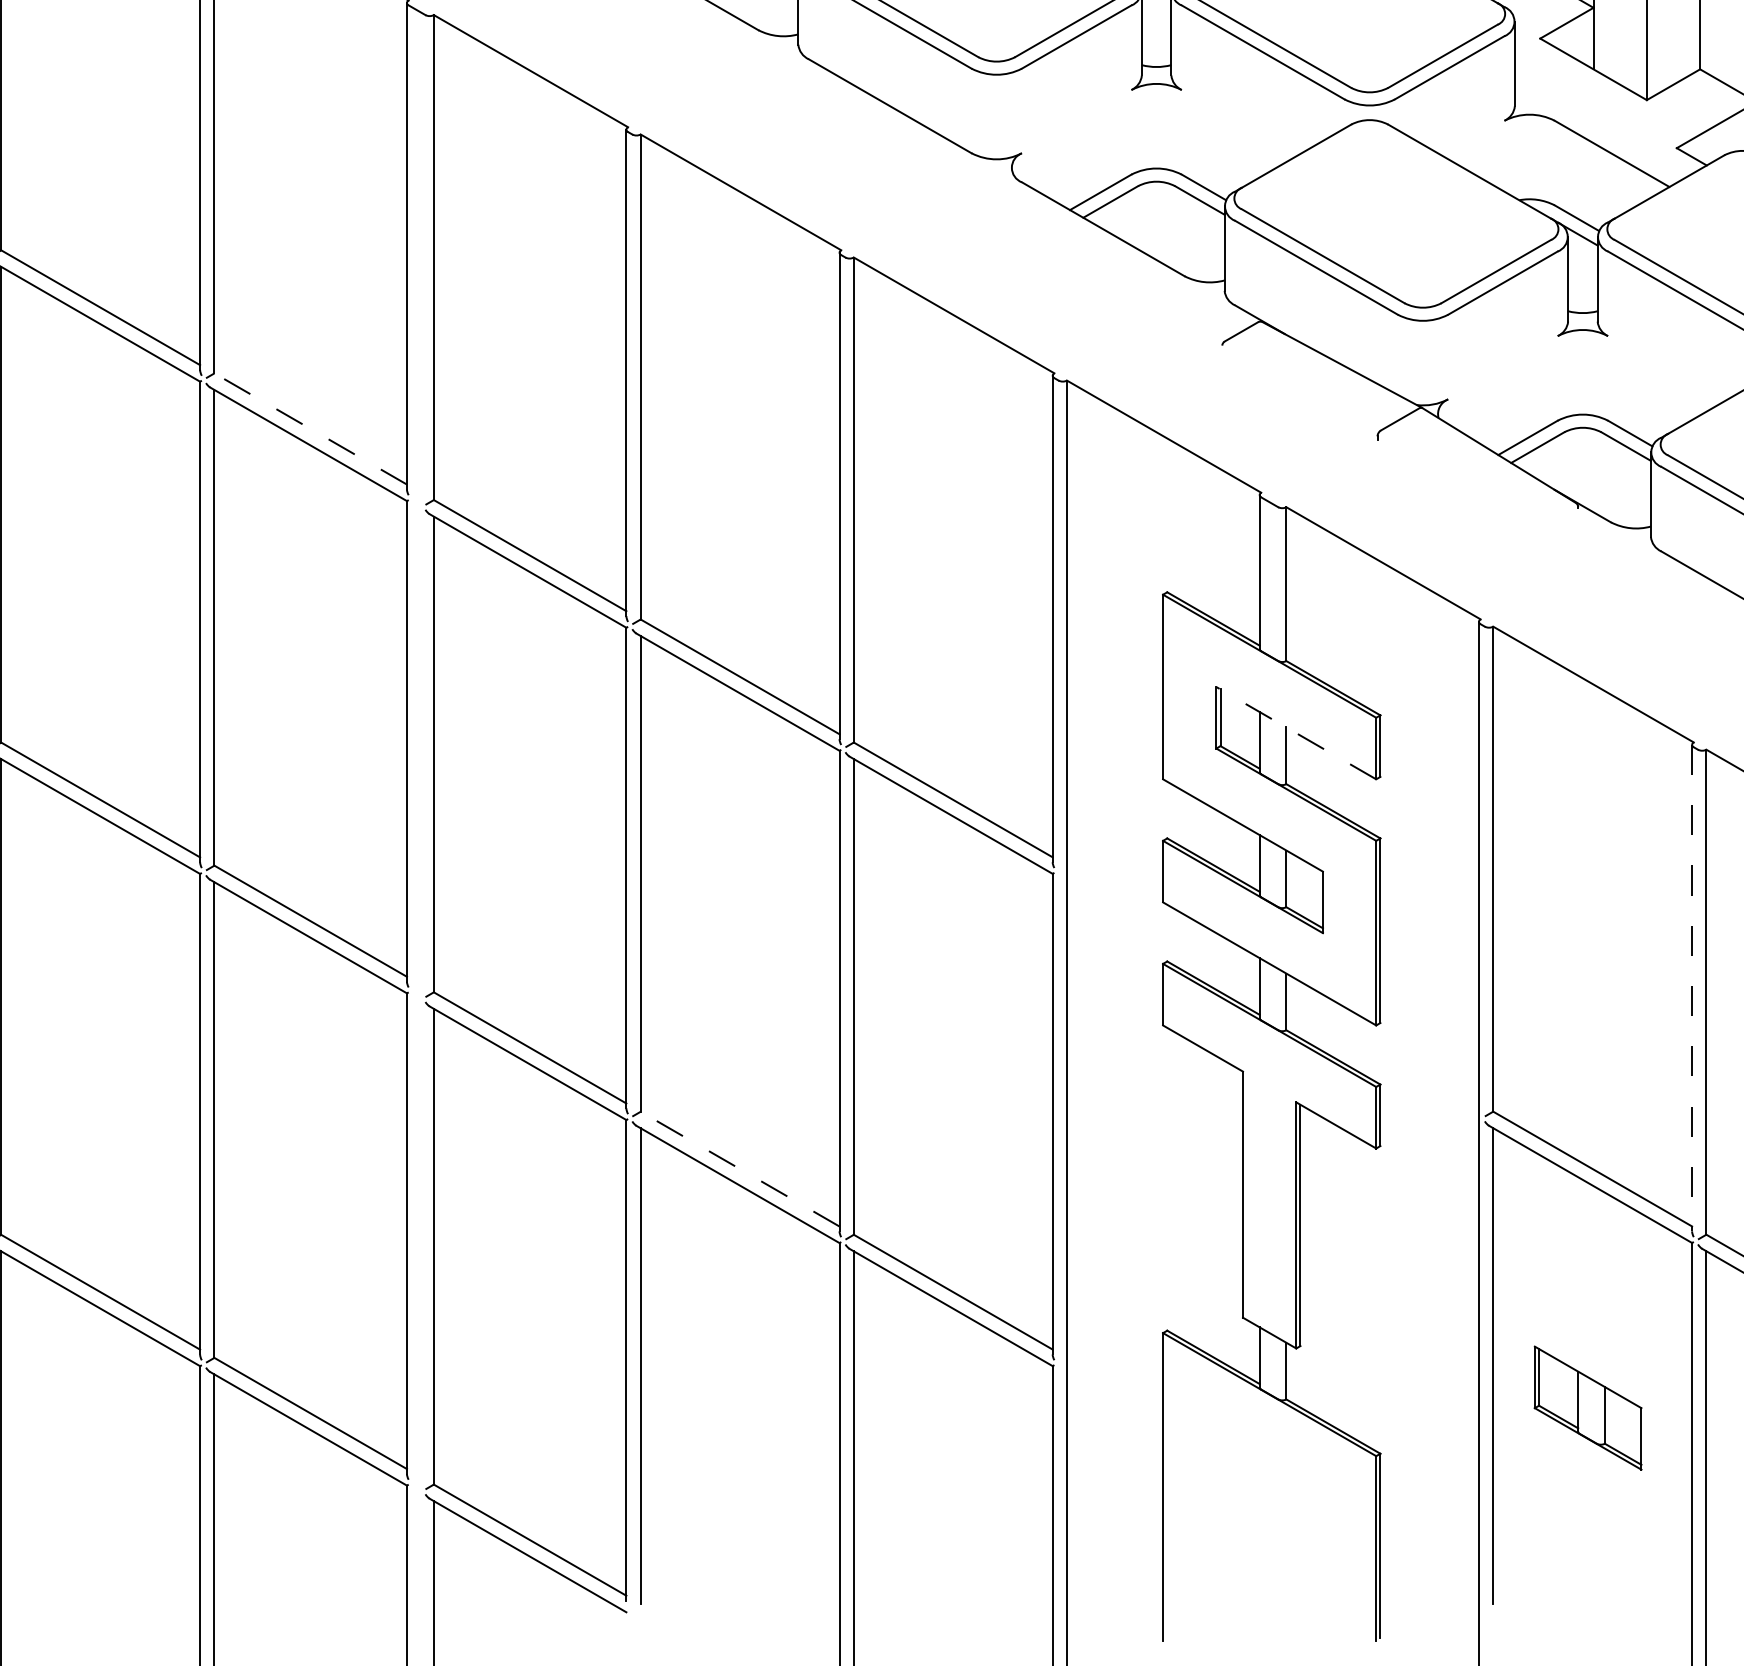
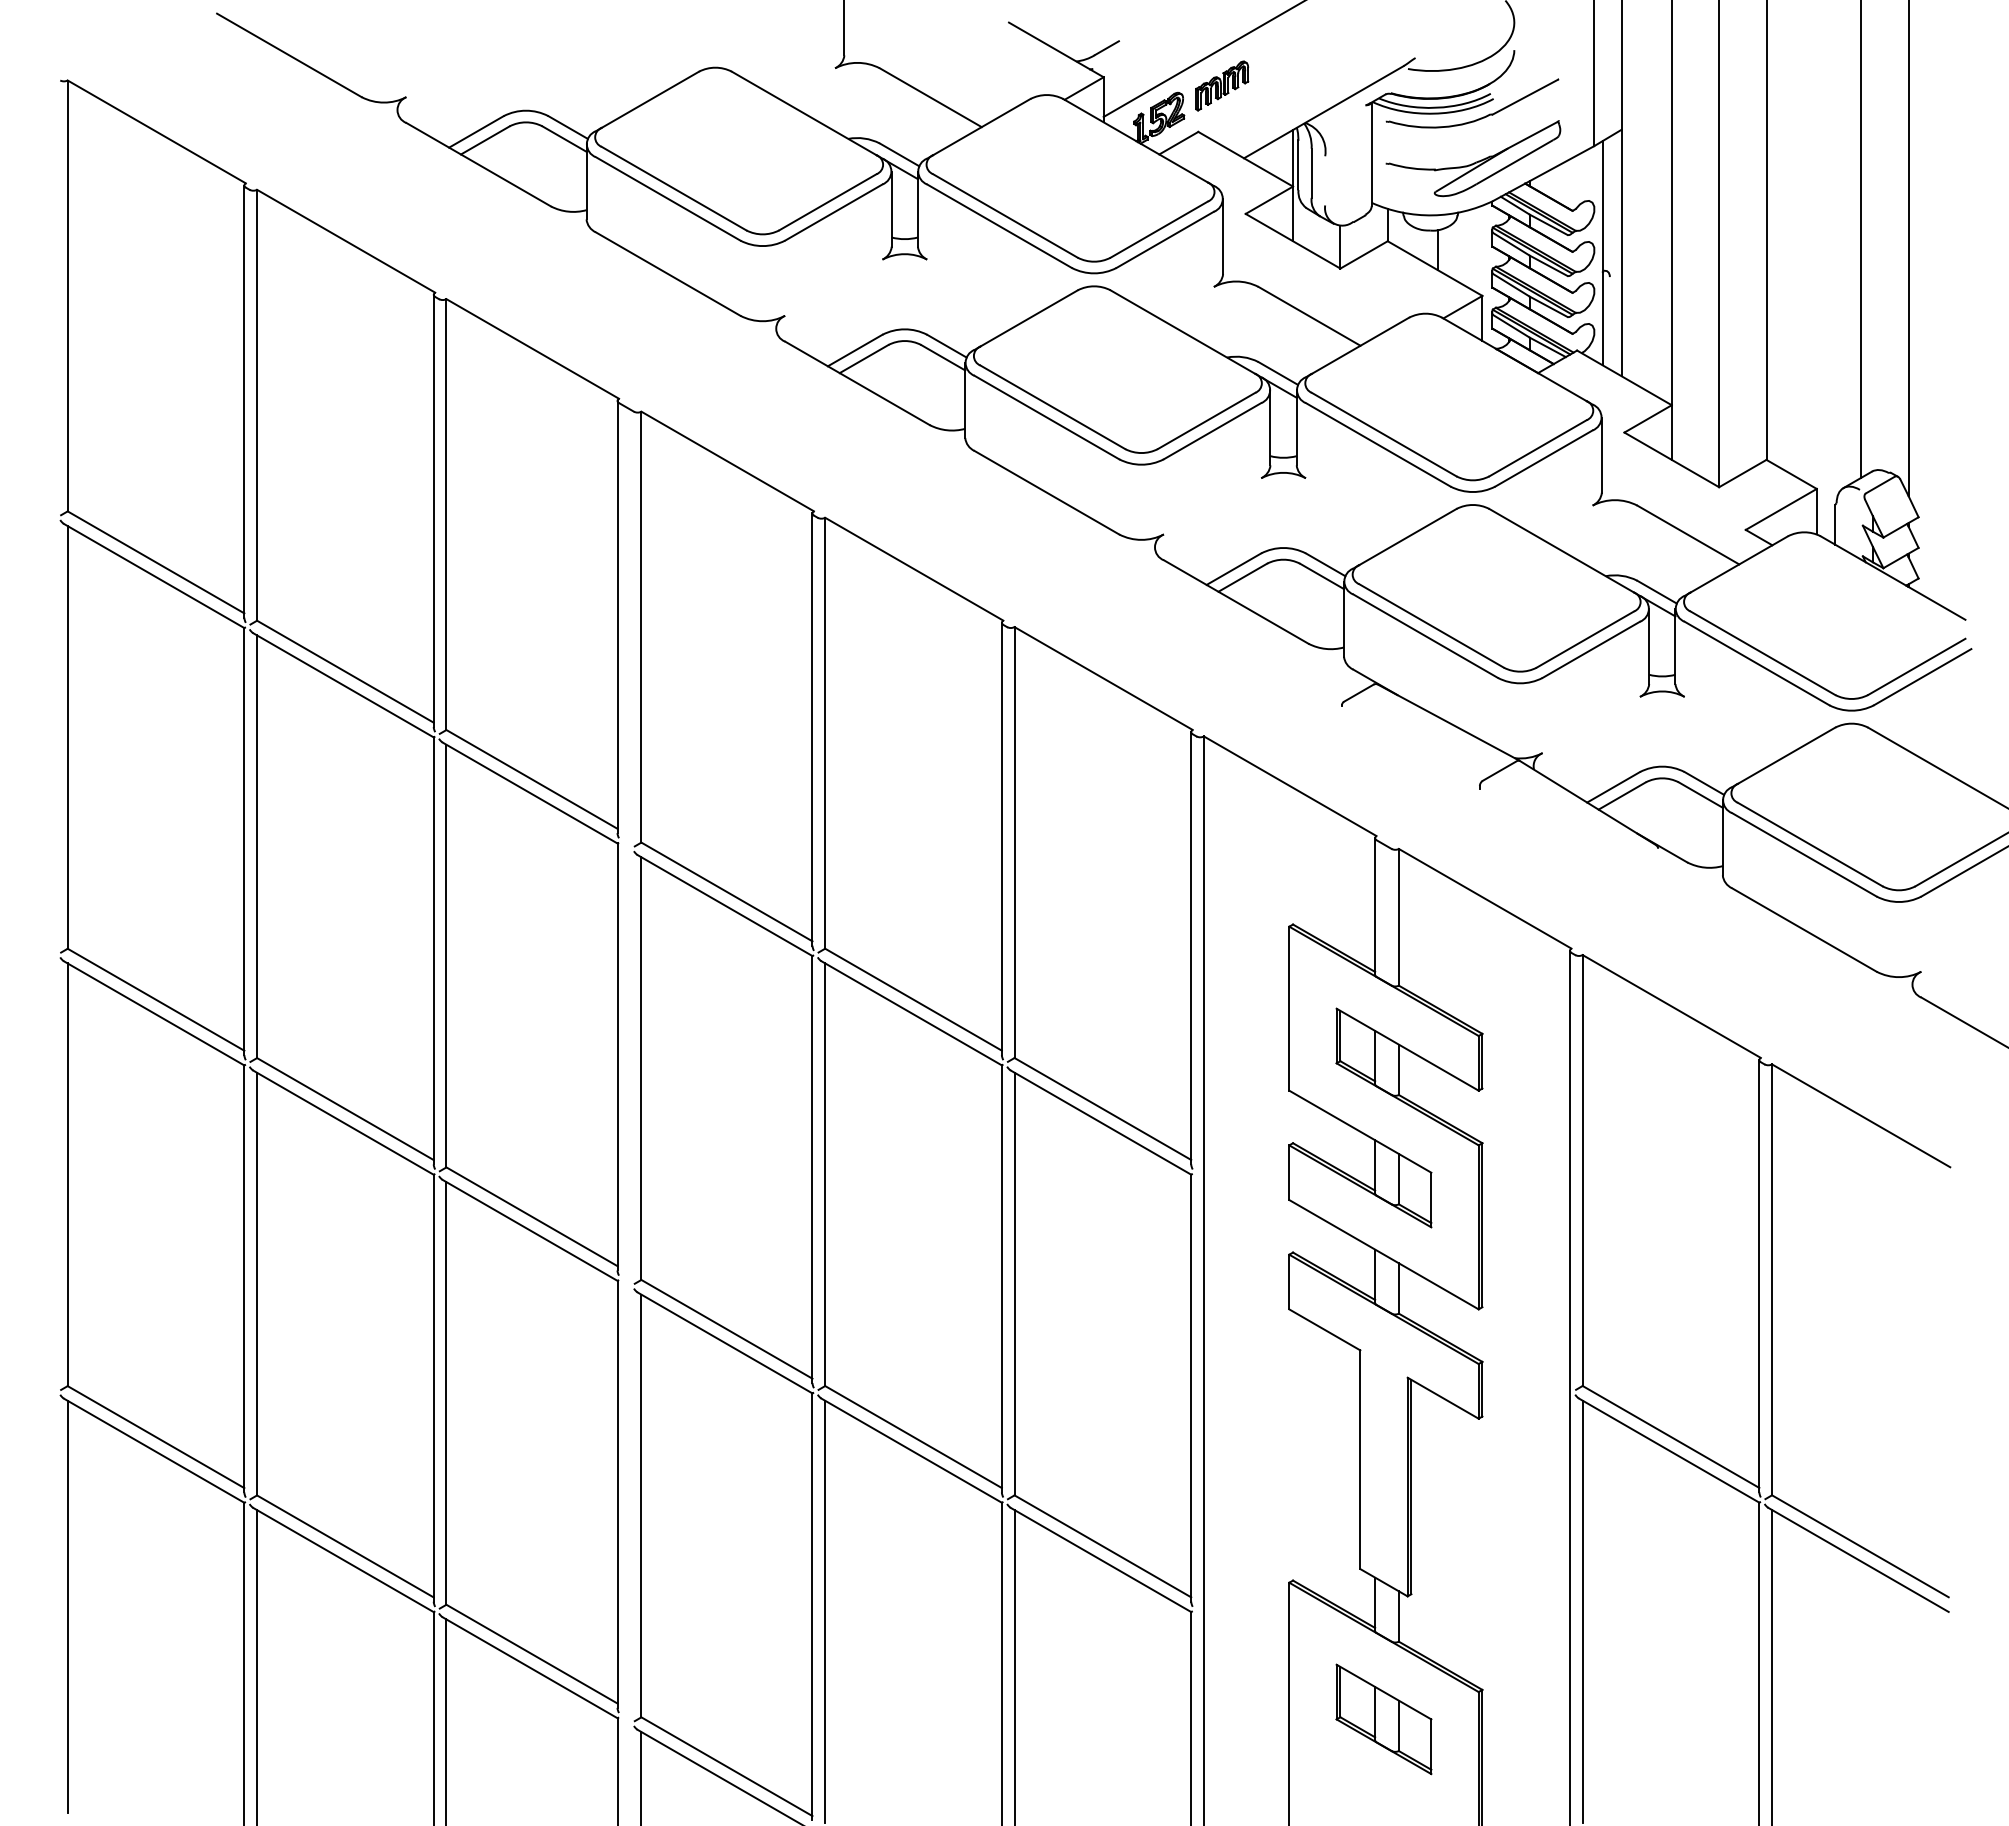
line: (310, 429) -> (531, 779), dashed -> solid
line: (1296, 732) -> (1407, 1049), dashed -> solid
line: (1692, 988) -> (1759, 1276), dashed -> solid
line: (740, 1169) -> (913, 1437), dashed -> solid
part: (1587, 1408) -> (1383, 1719), moved

